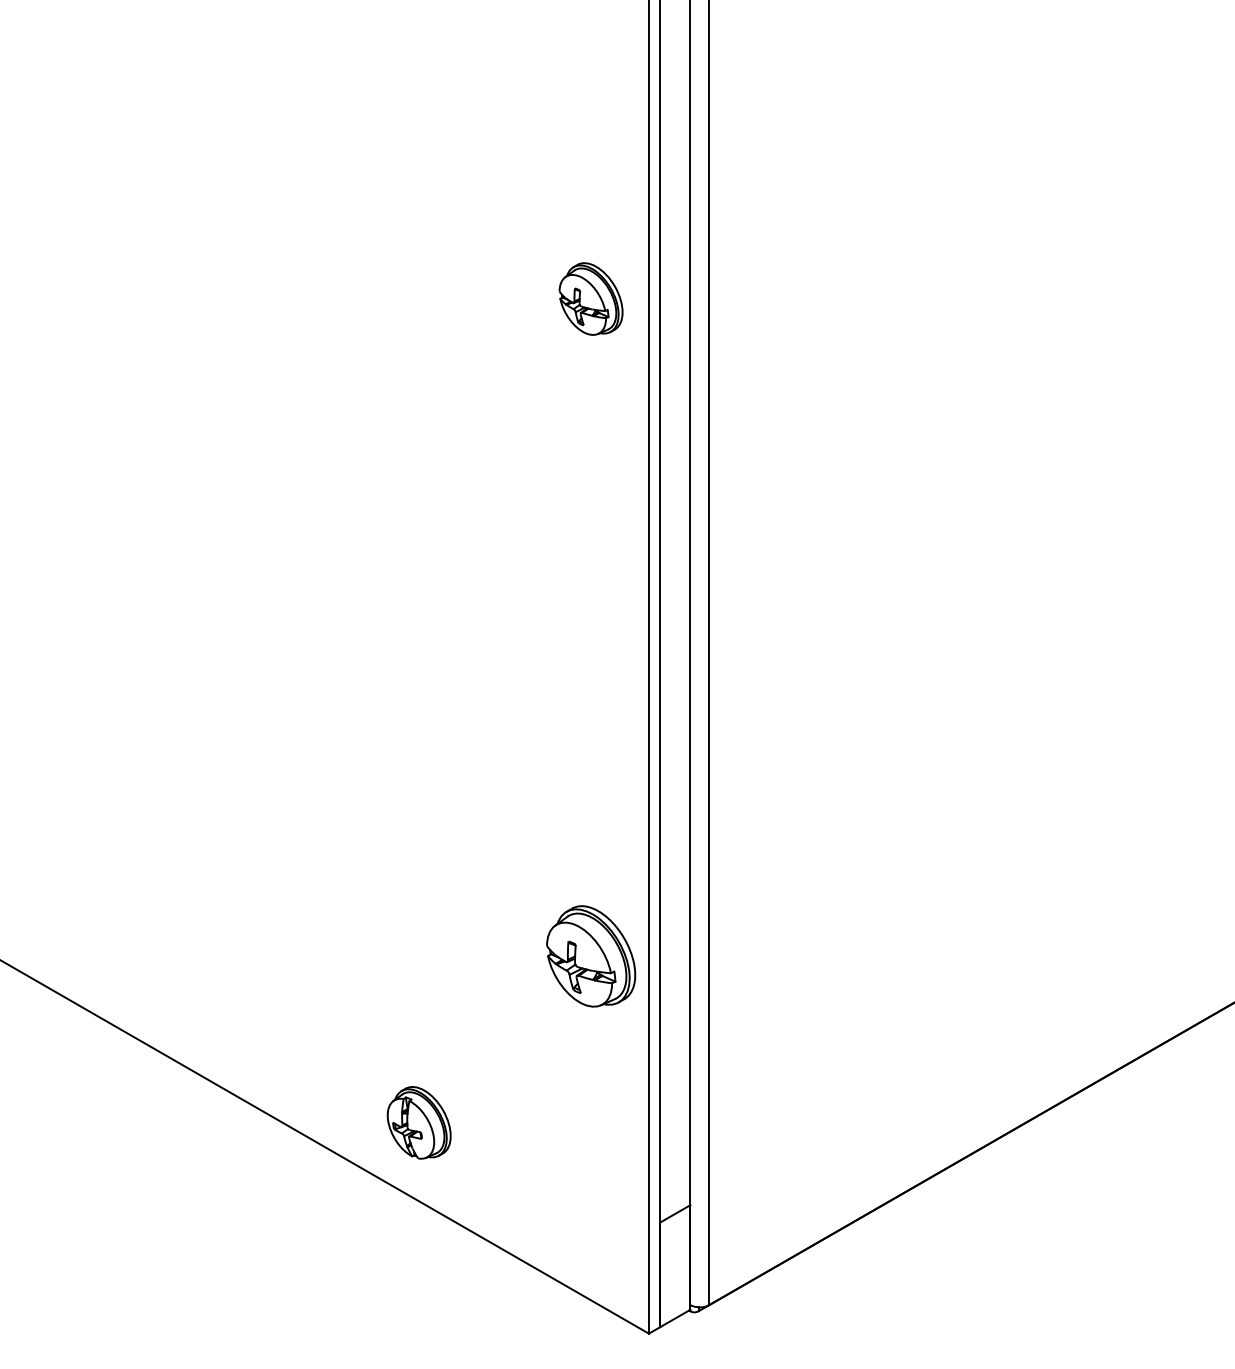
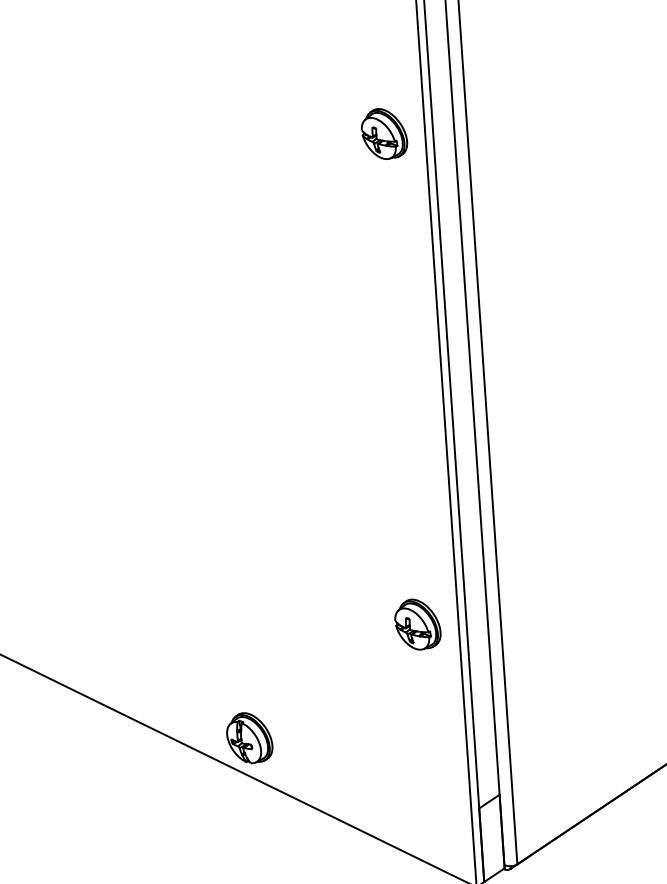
part: (590, 298) -> (383, 133), moved
part: (590, 956) -> (417, 624), size x0.71
part: (418, 1122) -> (249, 737), moved

